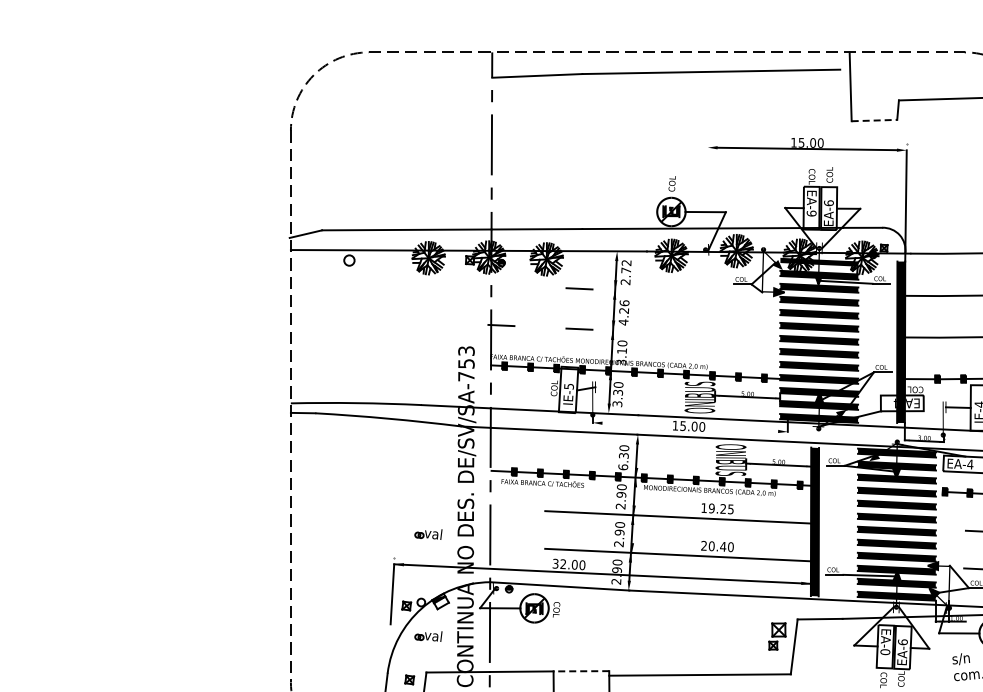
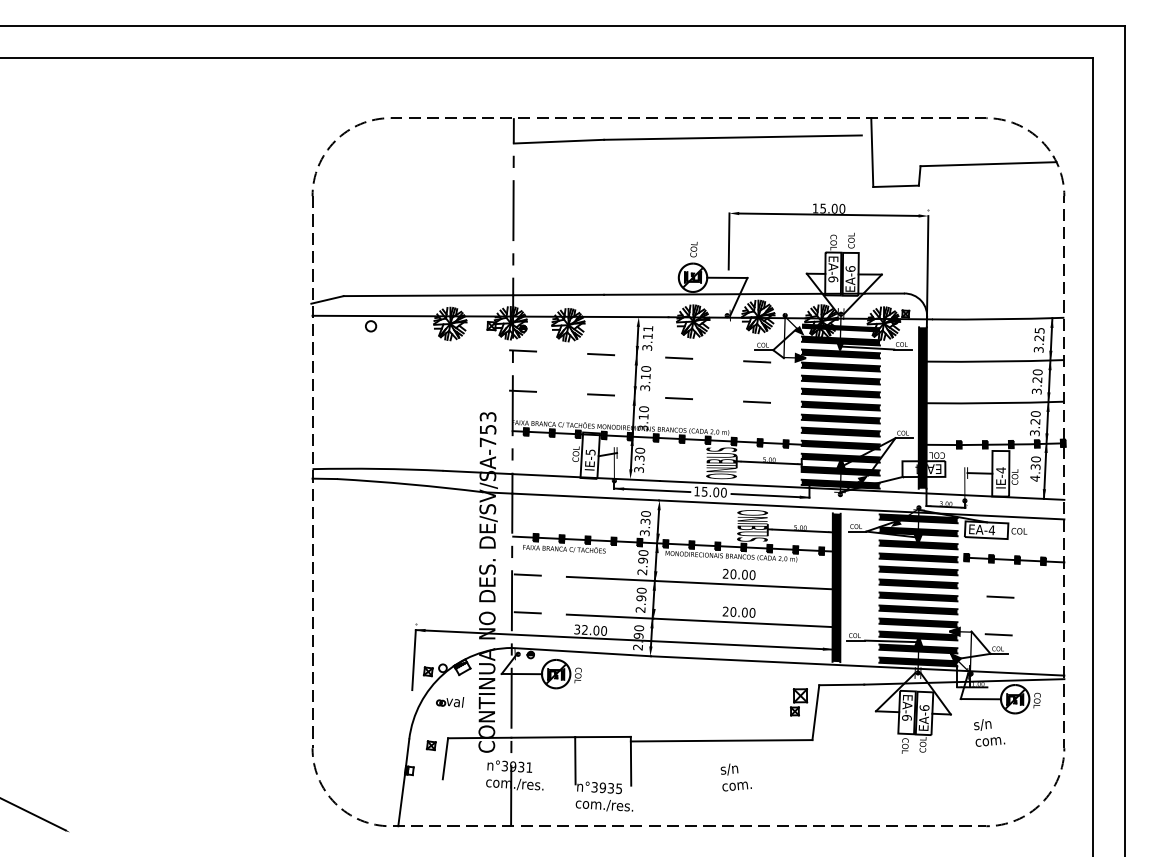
line: (874, 120) -> (896, 186), dashed -> solid
line: (706, 175) -> (728, 241), added
text: (811, 213) -> (833, 279), EA-9 -> EA-6
text: (625, 272) -> (647, 338), 2.72 -> 3.11
line: (501, 284) -> (523, 350), added
line: (657, 291) -> (679, 357), added
line: (735, 295) -> (757, 361), added
text: (623, 312) -> (645, 378), 4.26 -> 3.10
line: (657, 332) -> (679, 398), added
line: (735, 335) -> (757, 401), added
line: (630, 424) -> (652, 490), added
line: (748, 429) -> (770, 495), added
text: (622, 467) -> (644, 533), 6.30 -> 3.30
line: (505, 508) -> (527, 574), added
text: (716, 508) -> (738, 574), 19.25 -> 20.00
part: (428, 534) -> (450, 600), removed
line: (505, 546) -> (527, 612), added
text: (722, 546) -> (744, 612), 20.40 -> 20.00
text: (884, 651) -> (906, 717), EA-0 -> EA-6
line: (581, 671) -> (603, 737), dashed -> solid

